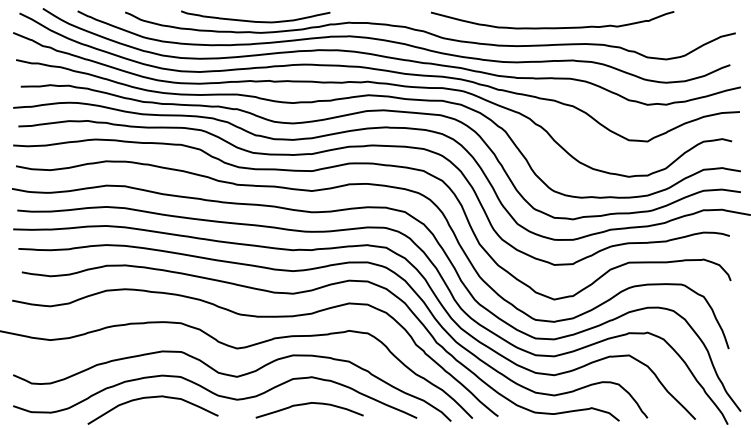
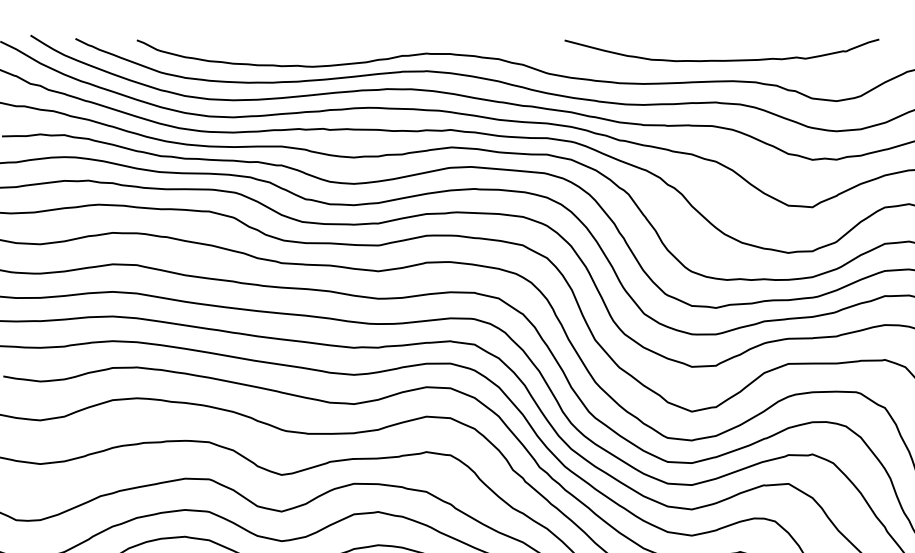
curve: (254, 20) -> (304, 50), removed
curve: (552, 27) -> (721, 59), moved

